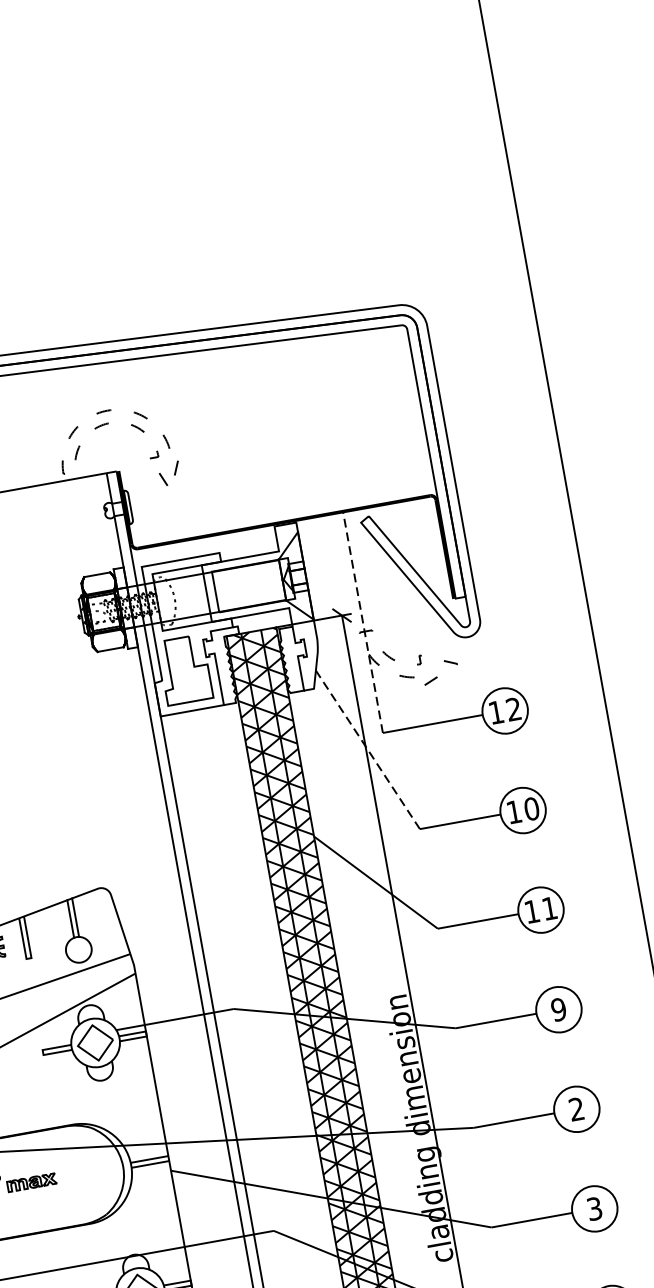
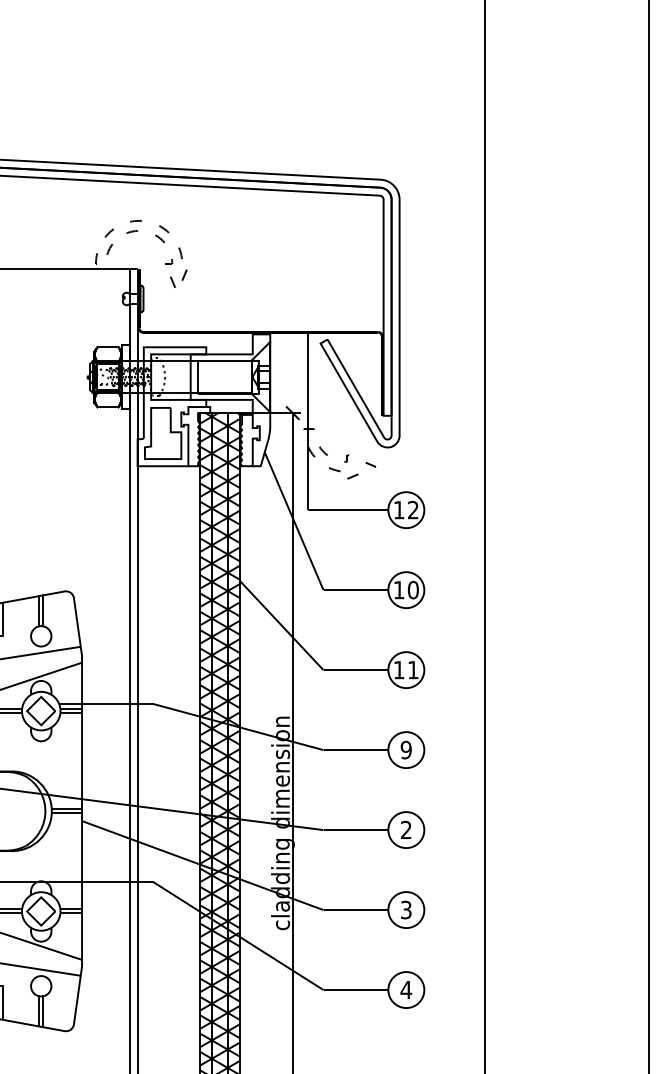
line: (363, 622) -> (308, 421), dashed -> solid
line: (368, 750) -> (294, 521), dashed -> solid

